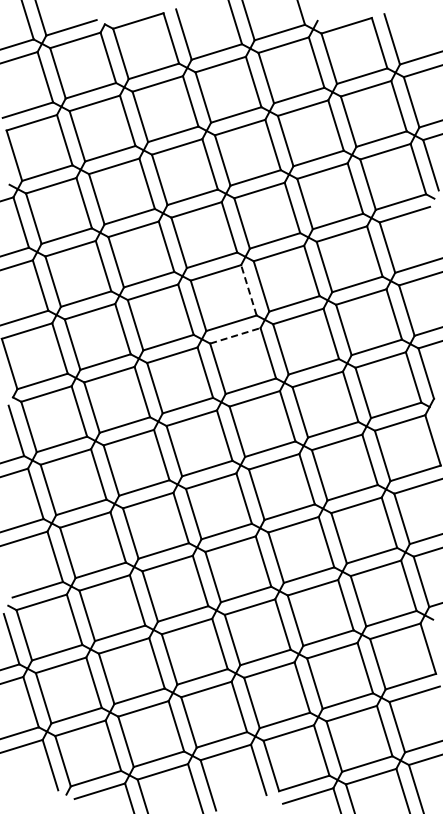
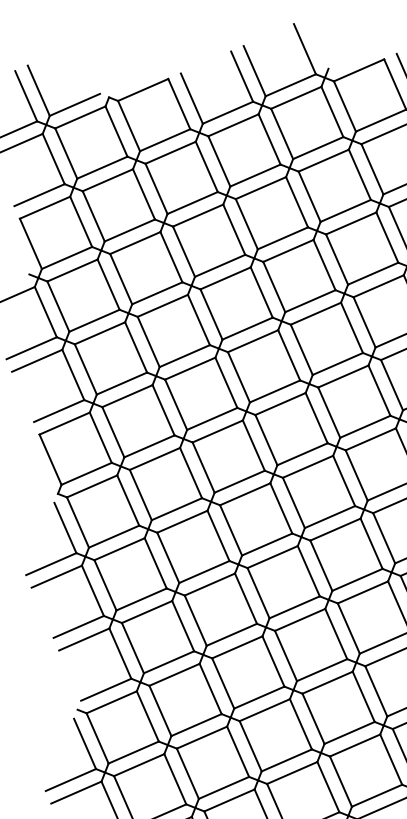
line: (248, 289) -> (288, 354), dashed -> solid
line: (235, 335) -> (280, 403), dashed -> solid

